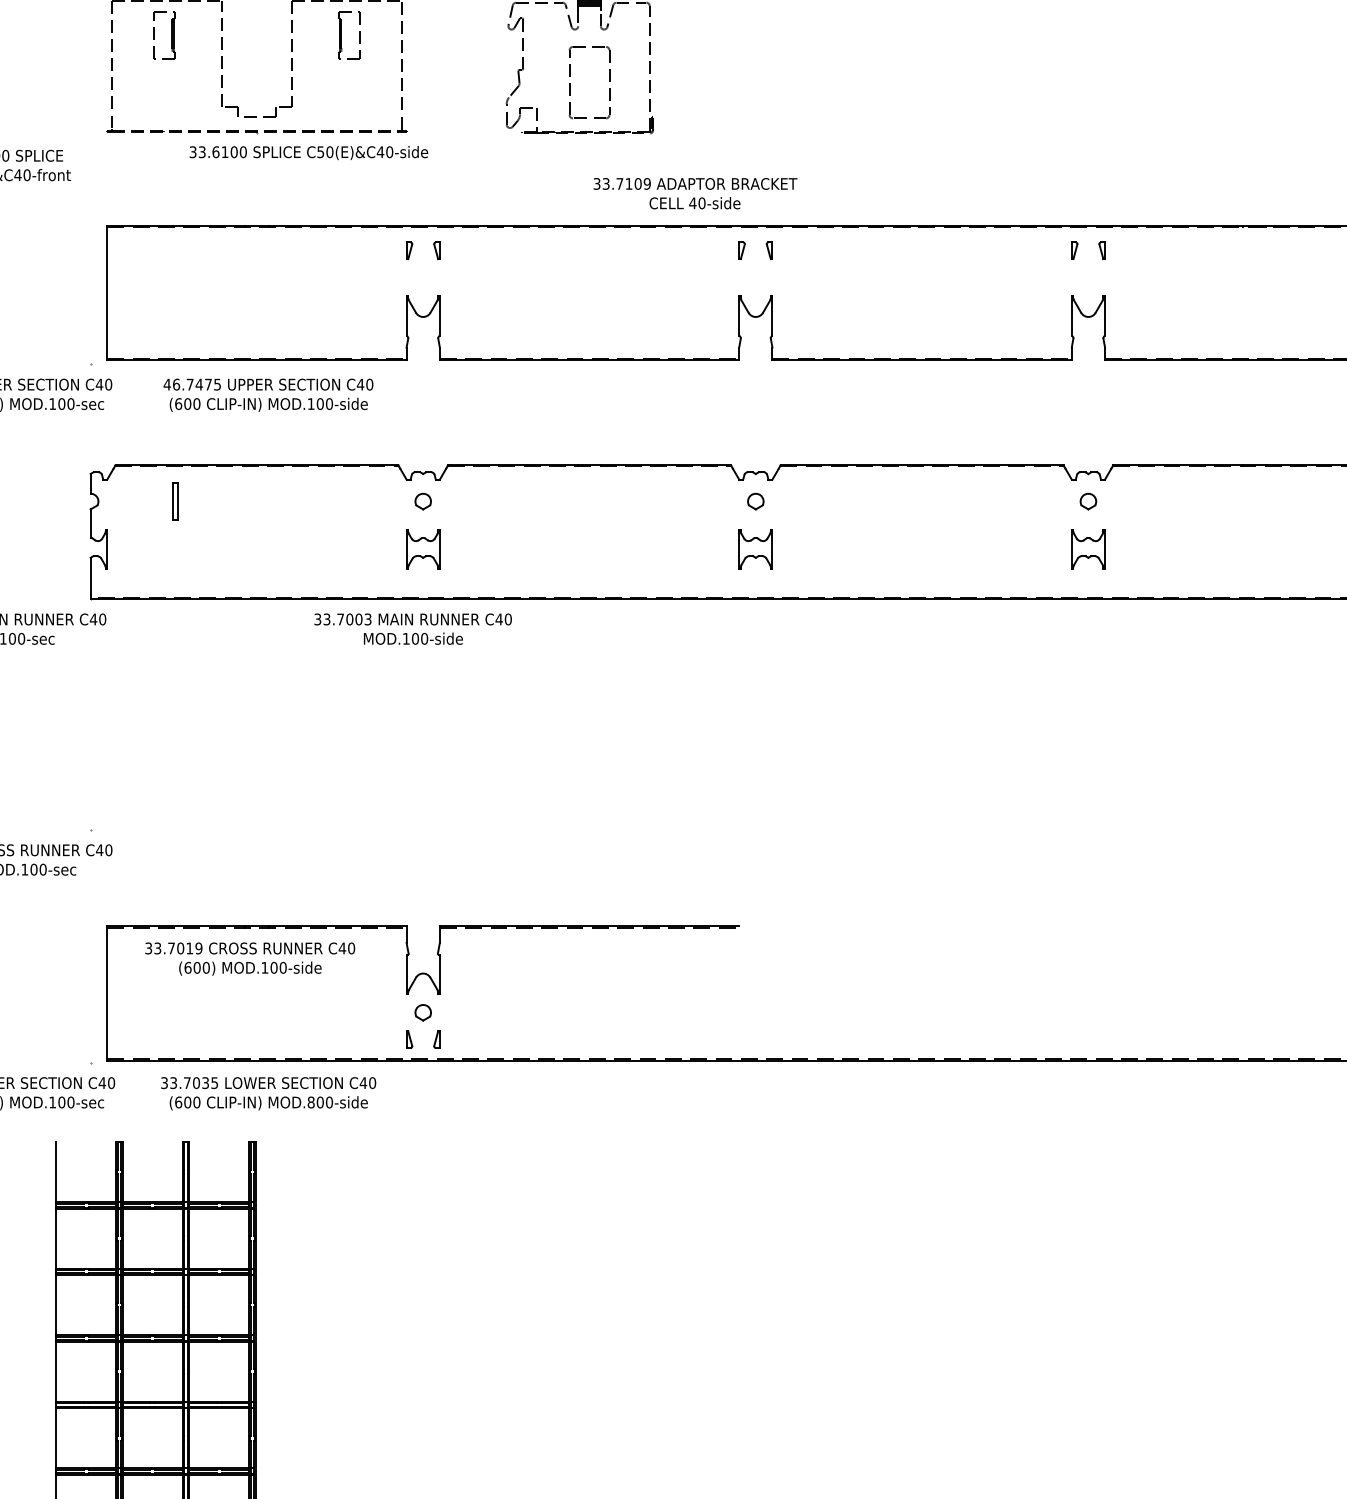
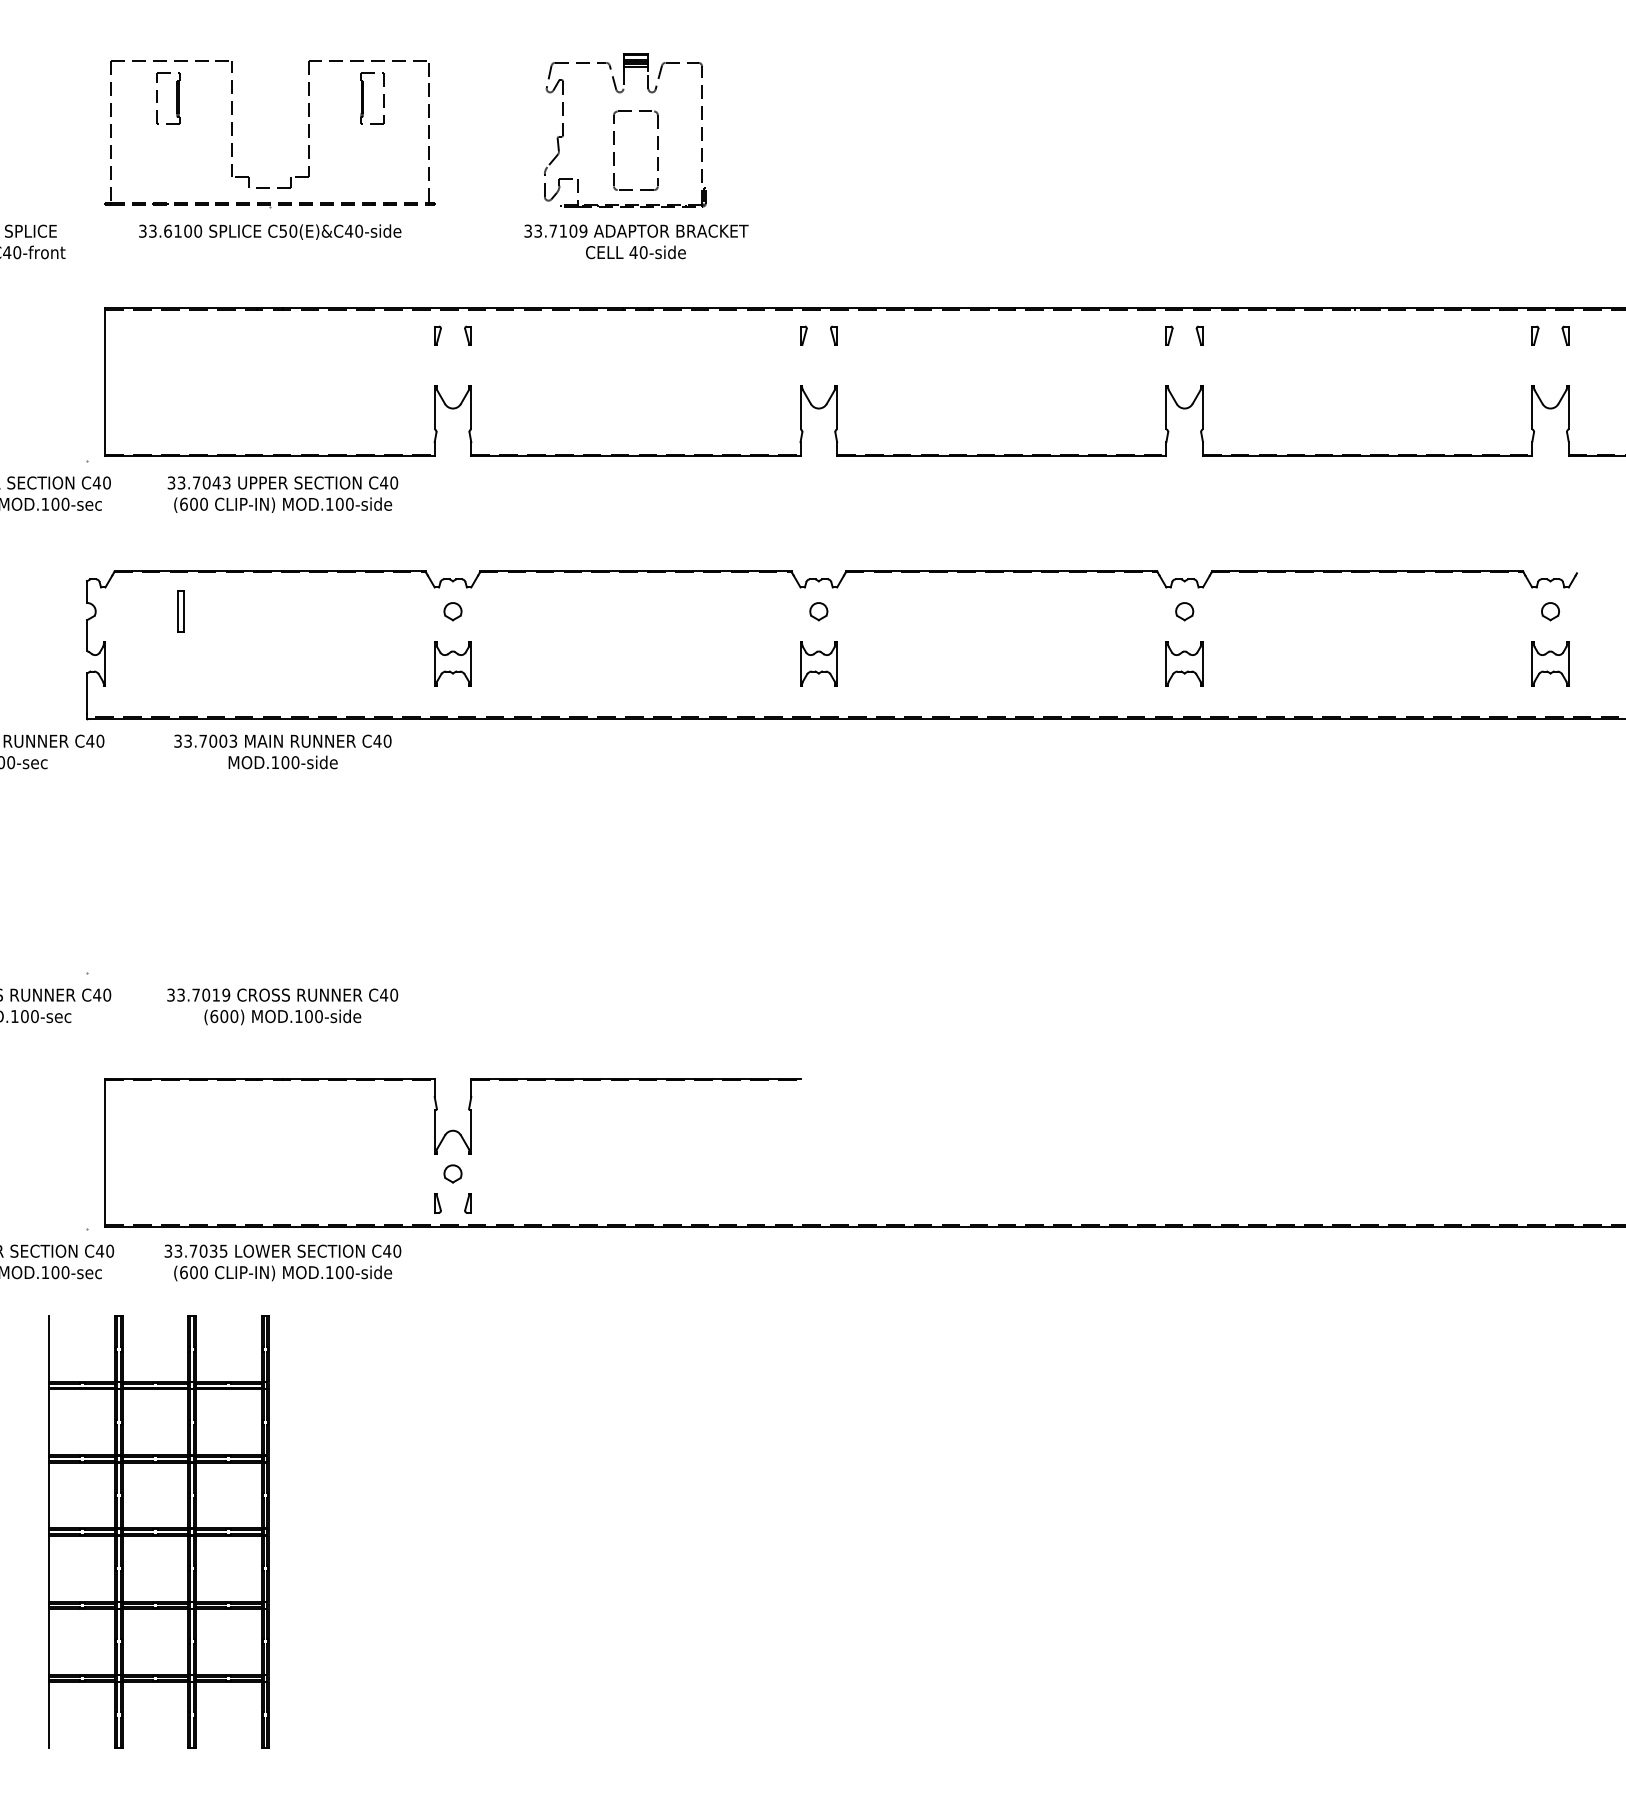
text: (309, 152) -> (270, 231), moved
text: (695, 193) -> (636, 241), moved
text: (191, 384) -> (198, 482), 46.7475 -> 33.7043
text: (412, 628) -> (282, 751), moved
text: (250, 958) -> (282, 1006), moved
text: (310, 1102) -> (329, 1272), MOD.800-side -> MOD.100-side

